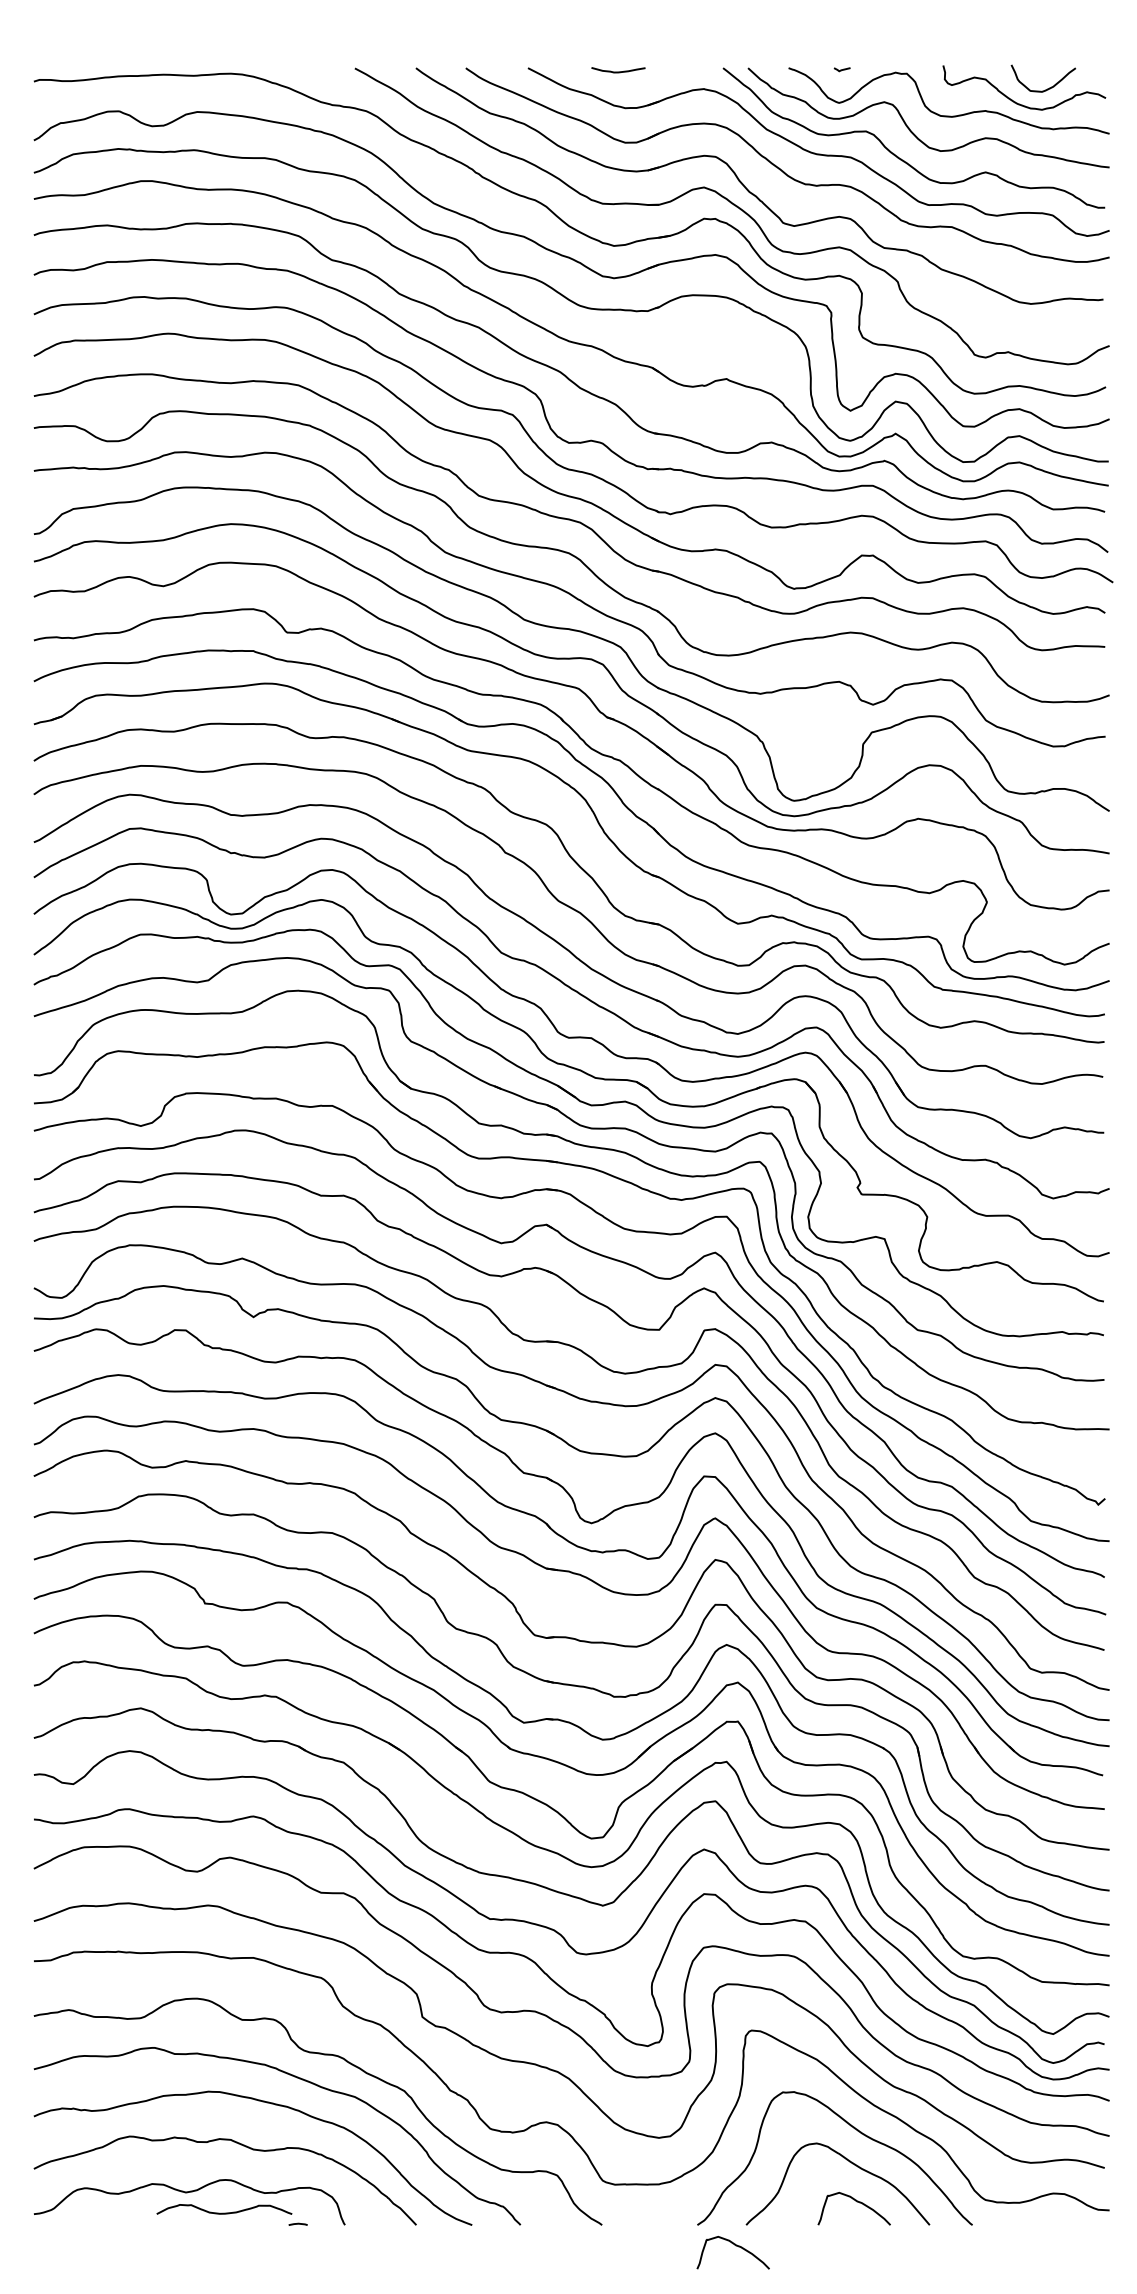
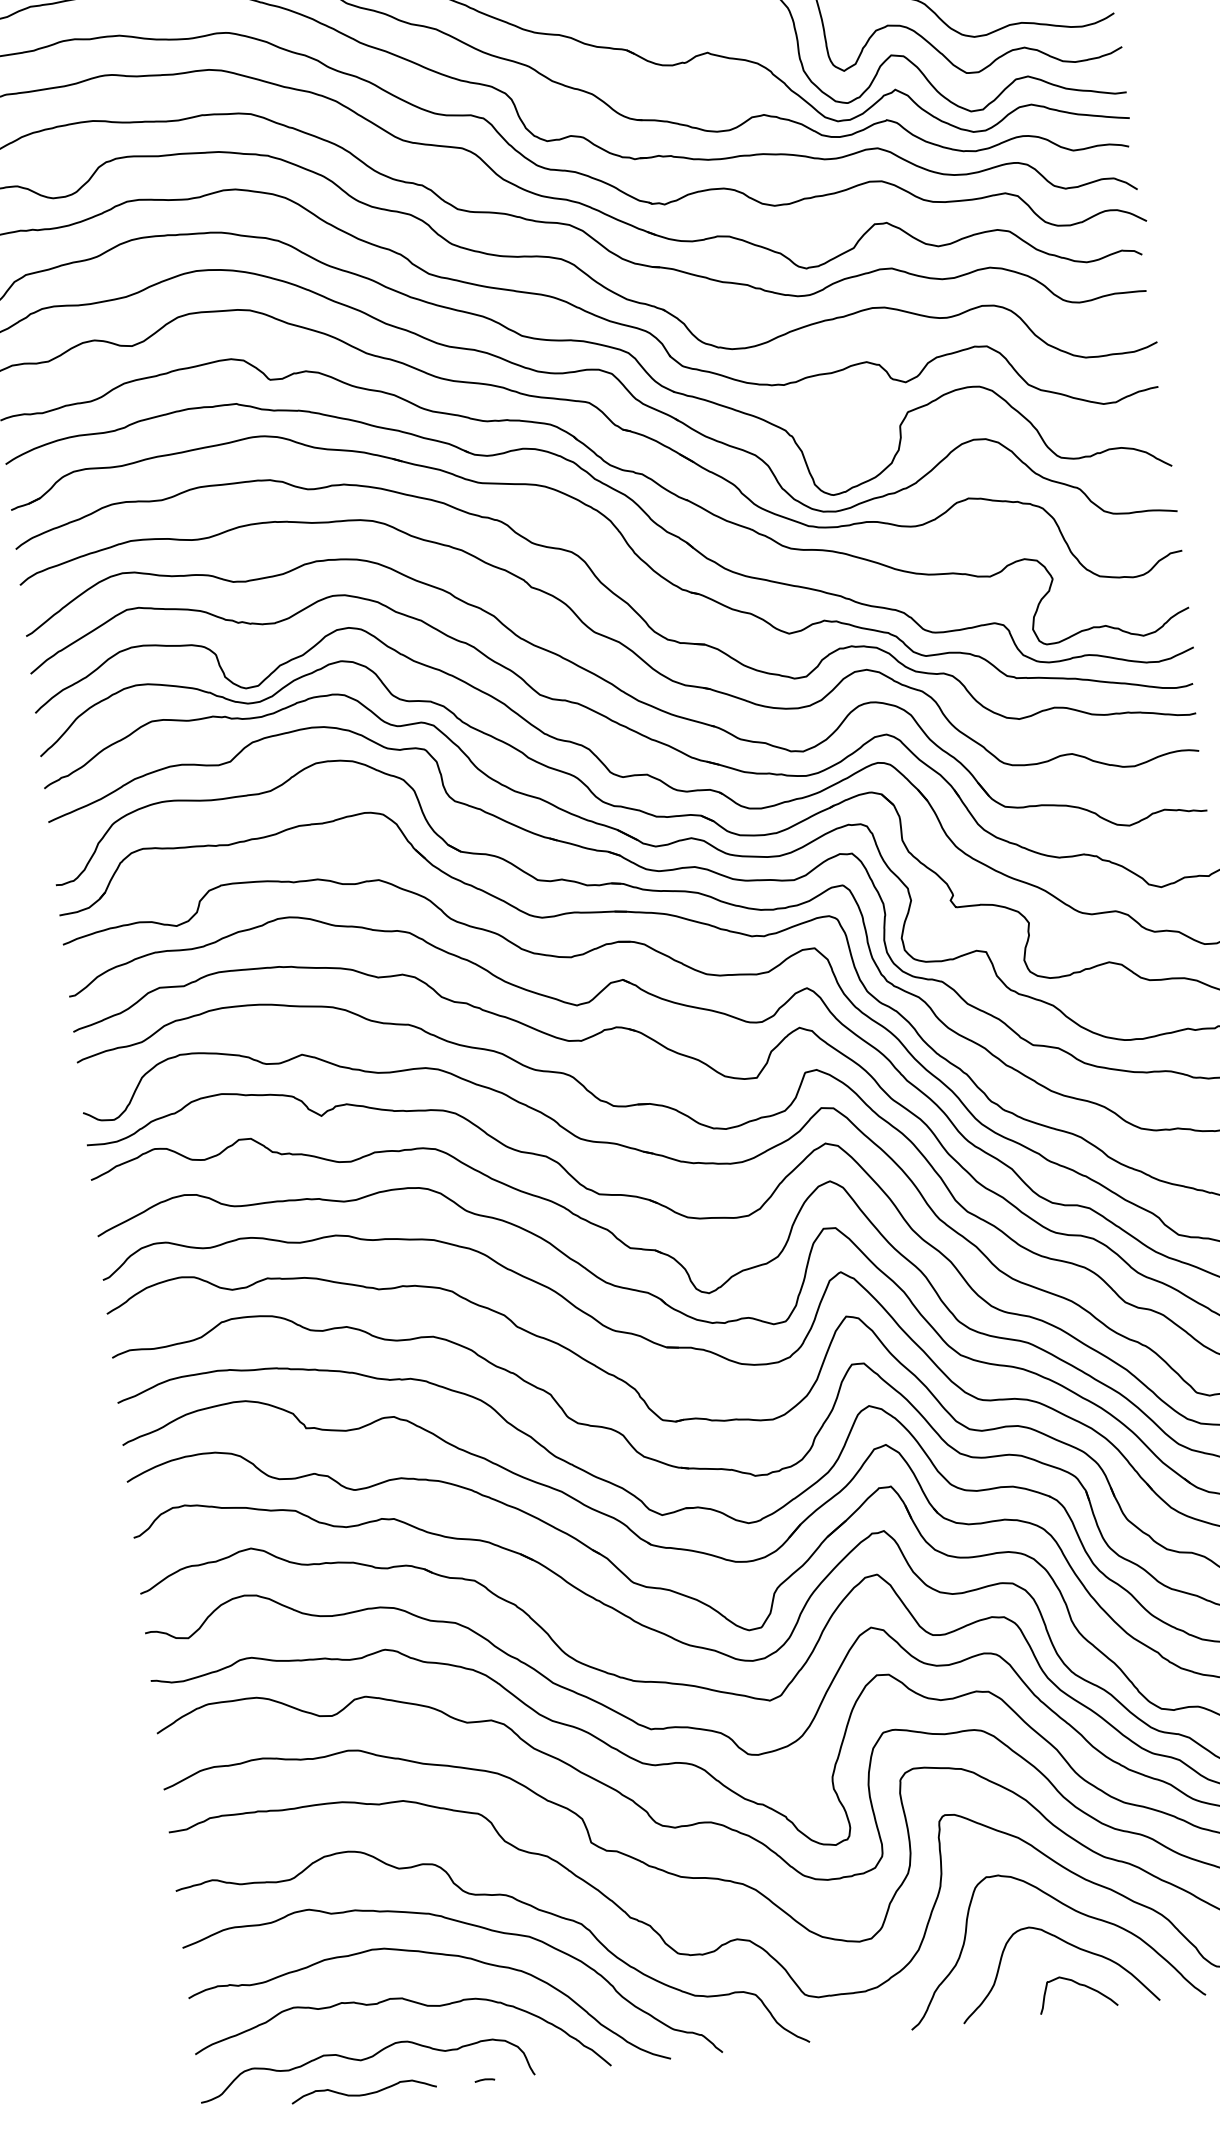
curve: (224, 2212) -> (364, 2093), moved
curve: (736, 2246) -> (956, 2047), removed

